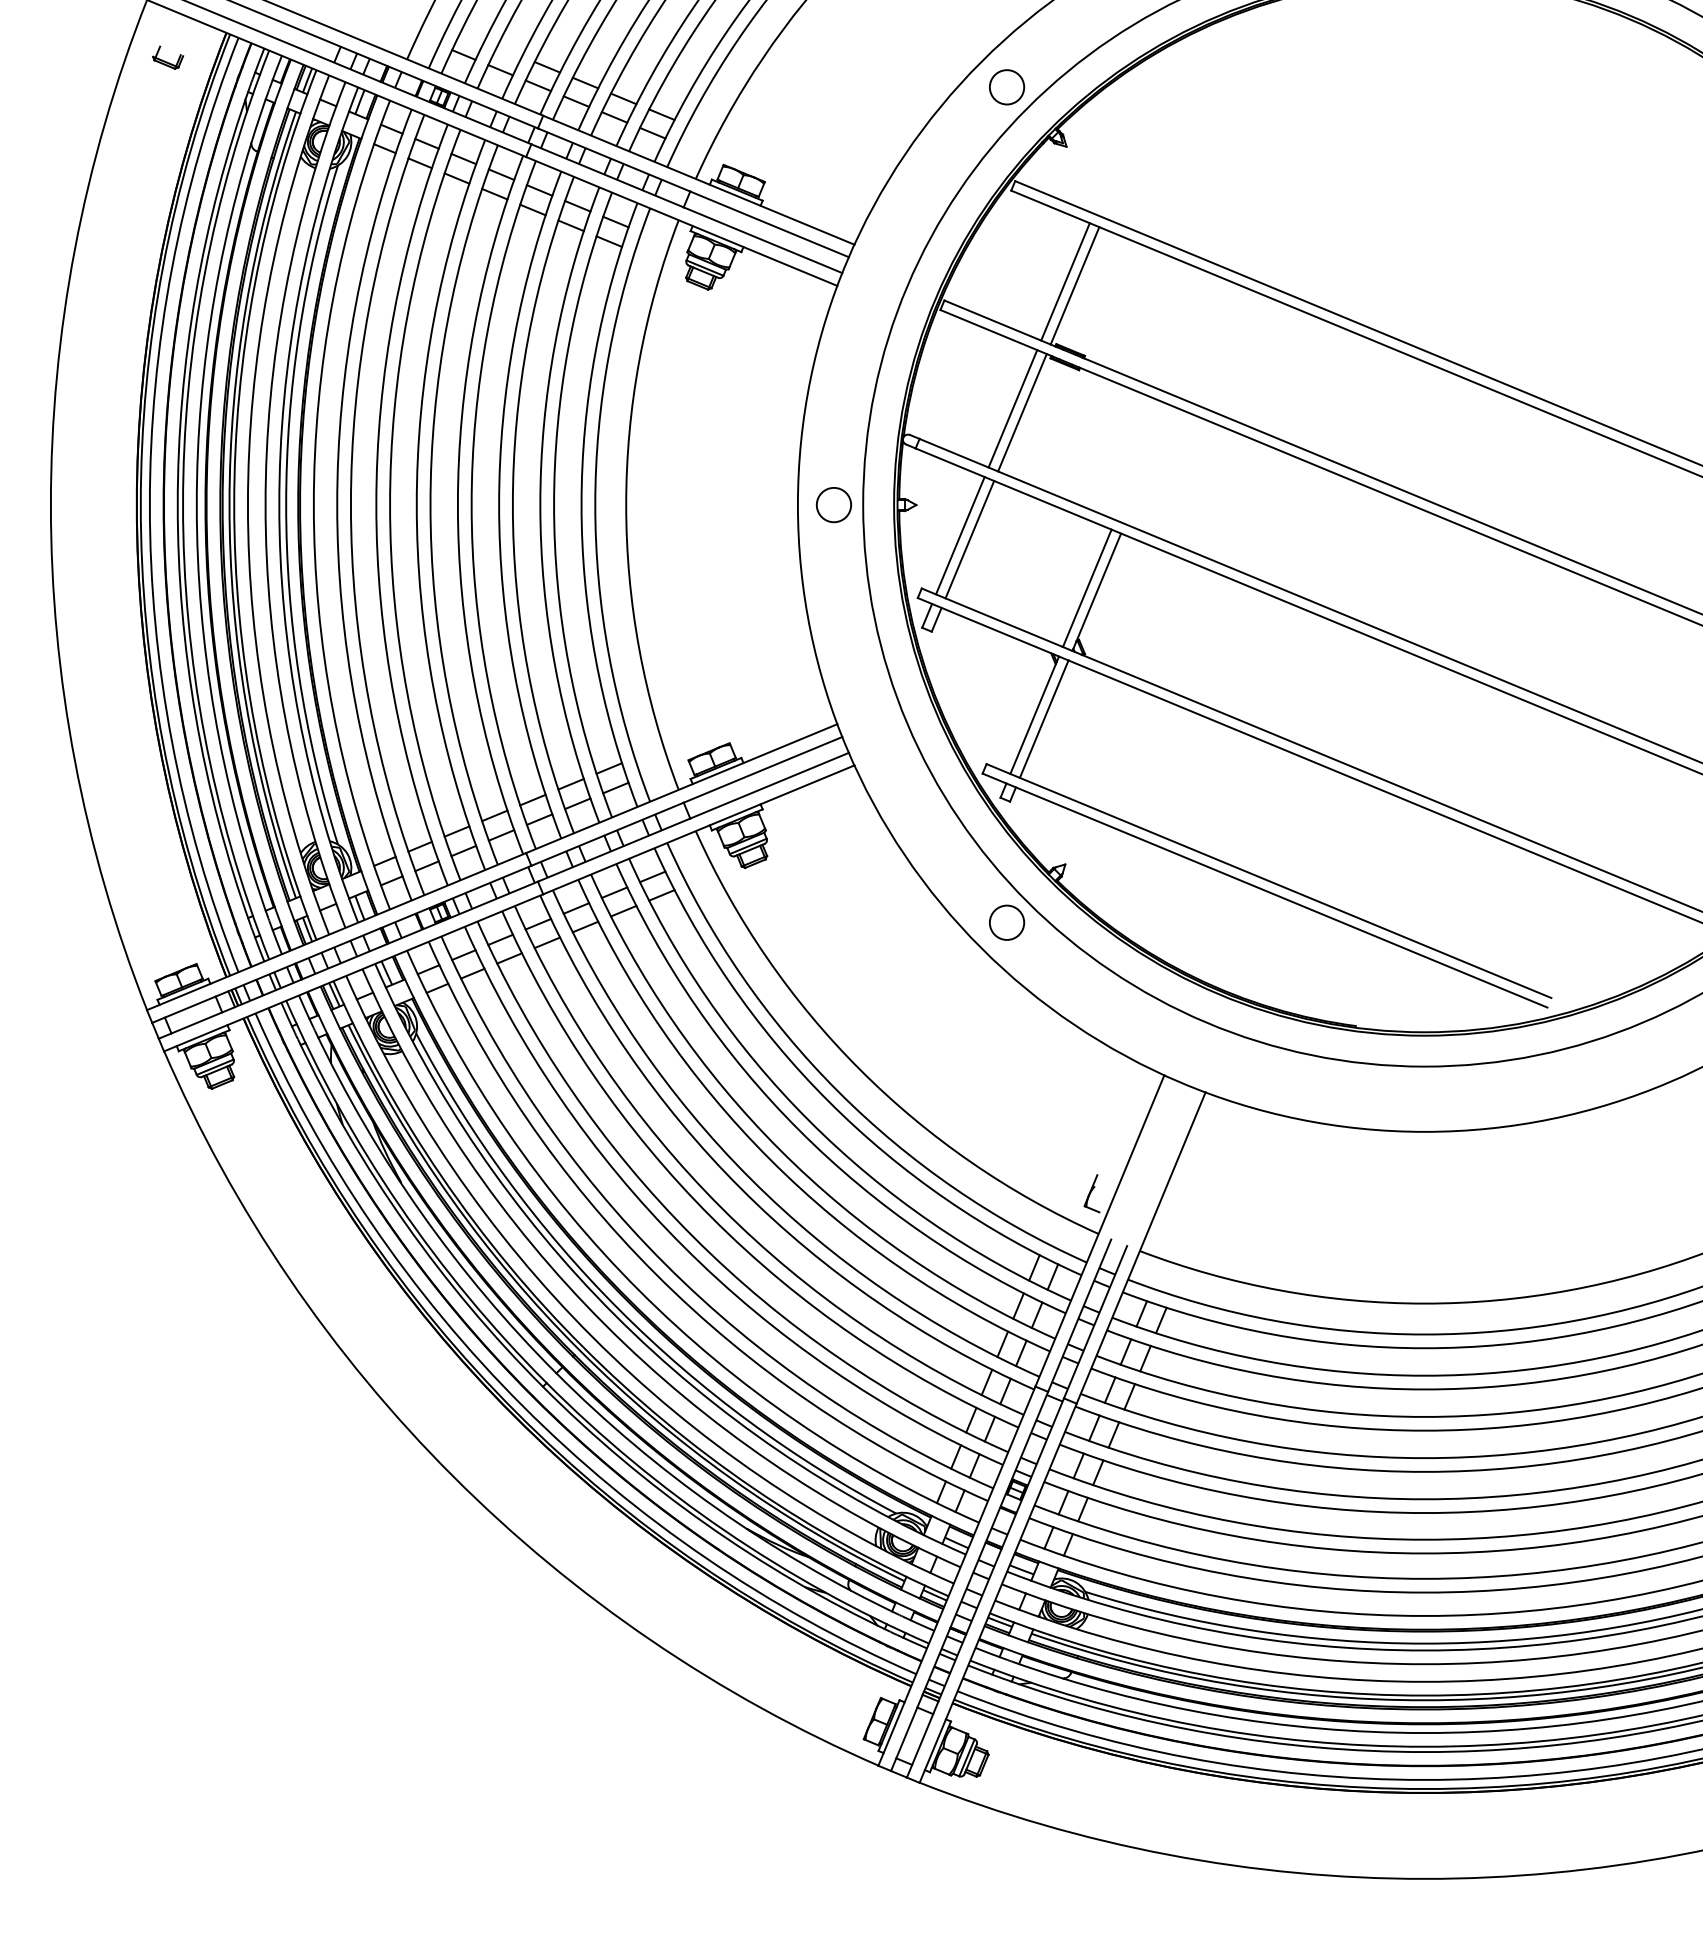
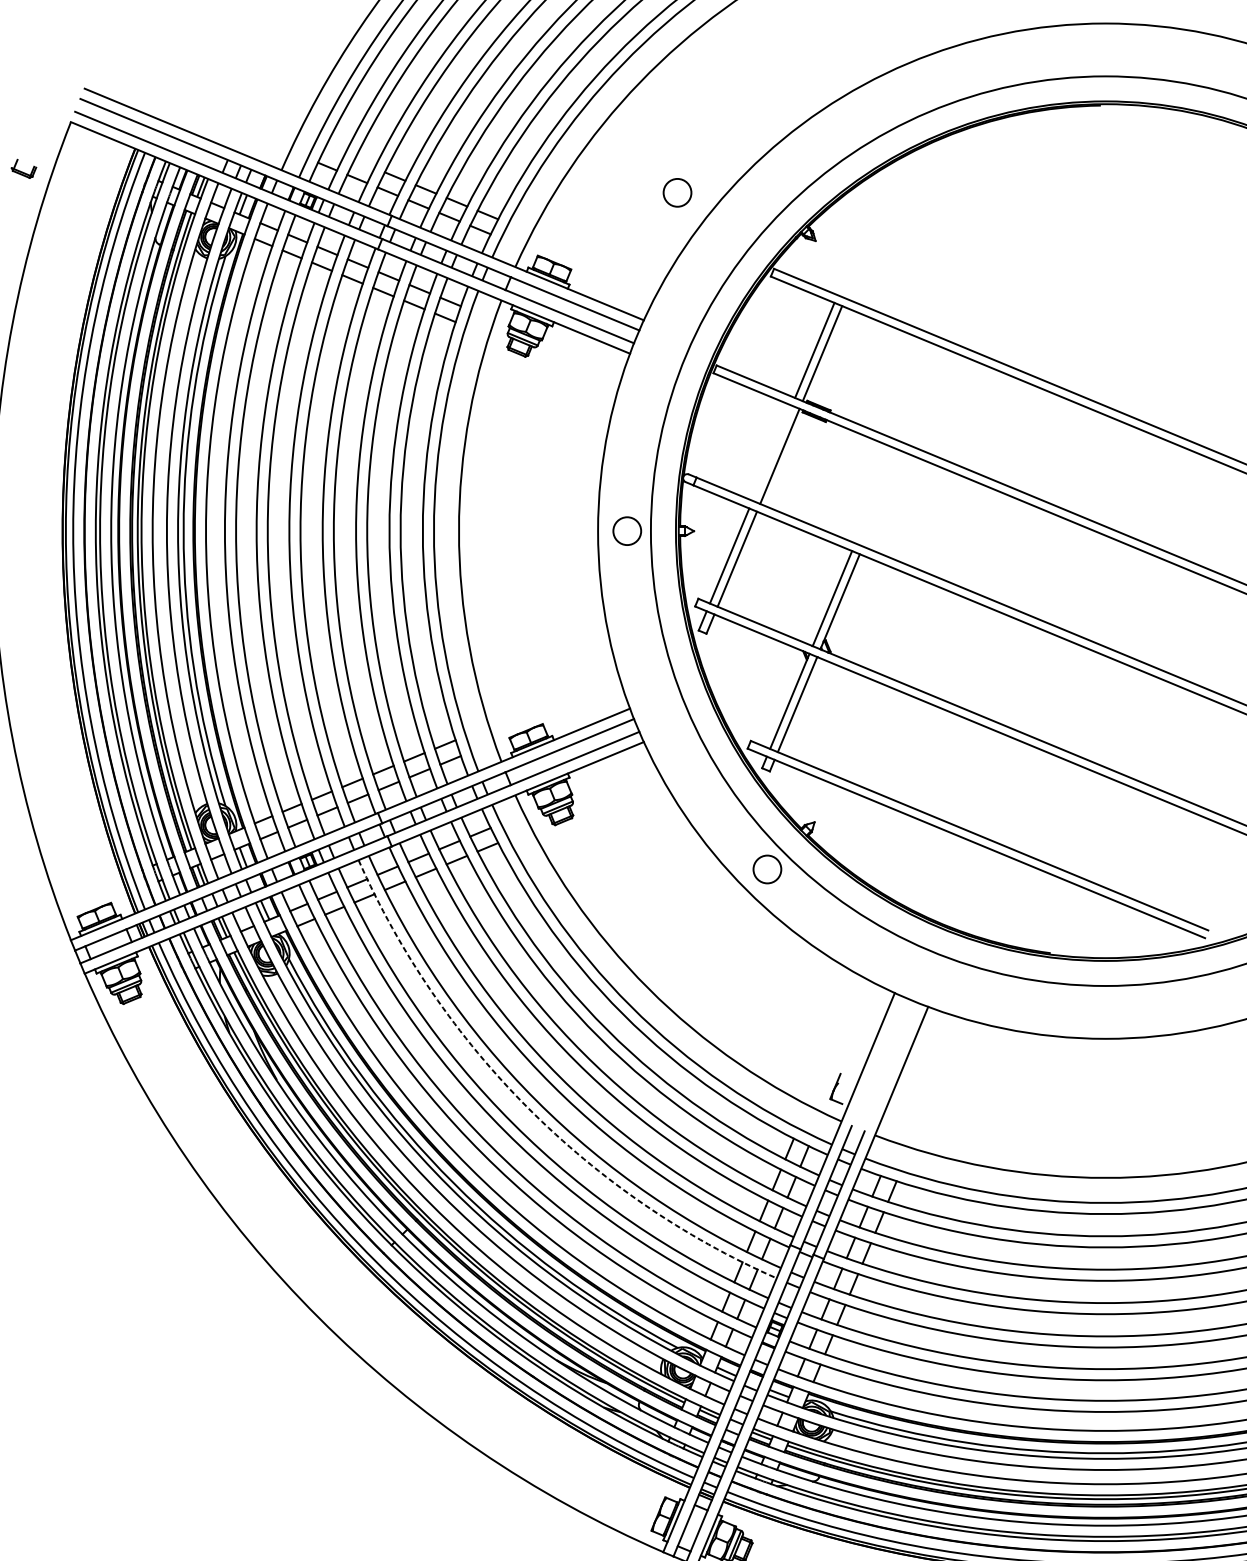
part: (168, 57) -> (24, 168), moved
circle: (1007, 87) -> (677, 192), moved
line: (1012, 408) -> (771, 452), removed
arc: (711, 1217) -> (528, 1108), solid -> dashed

